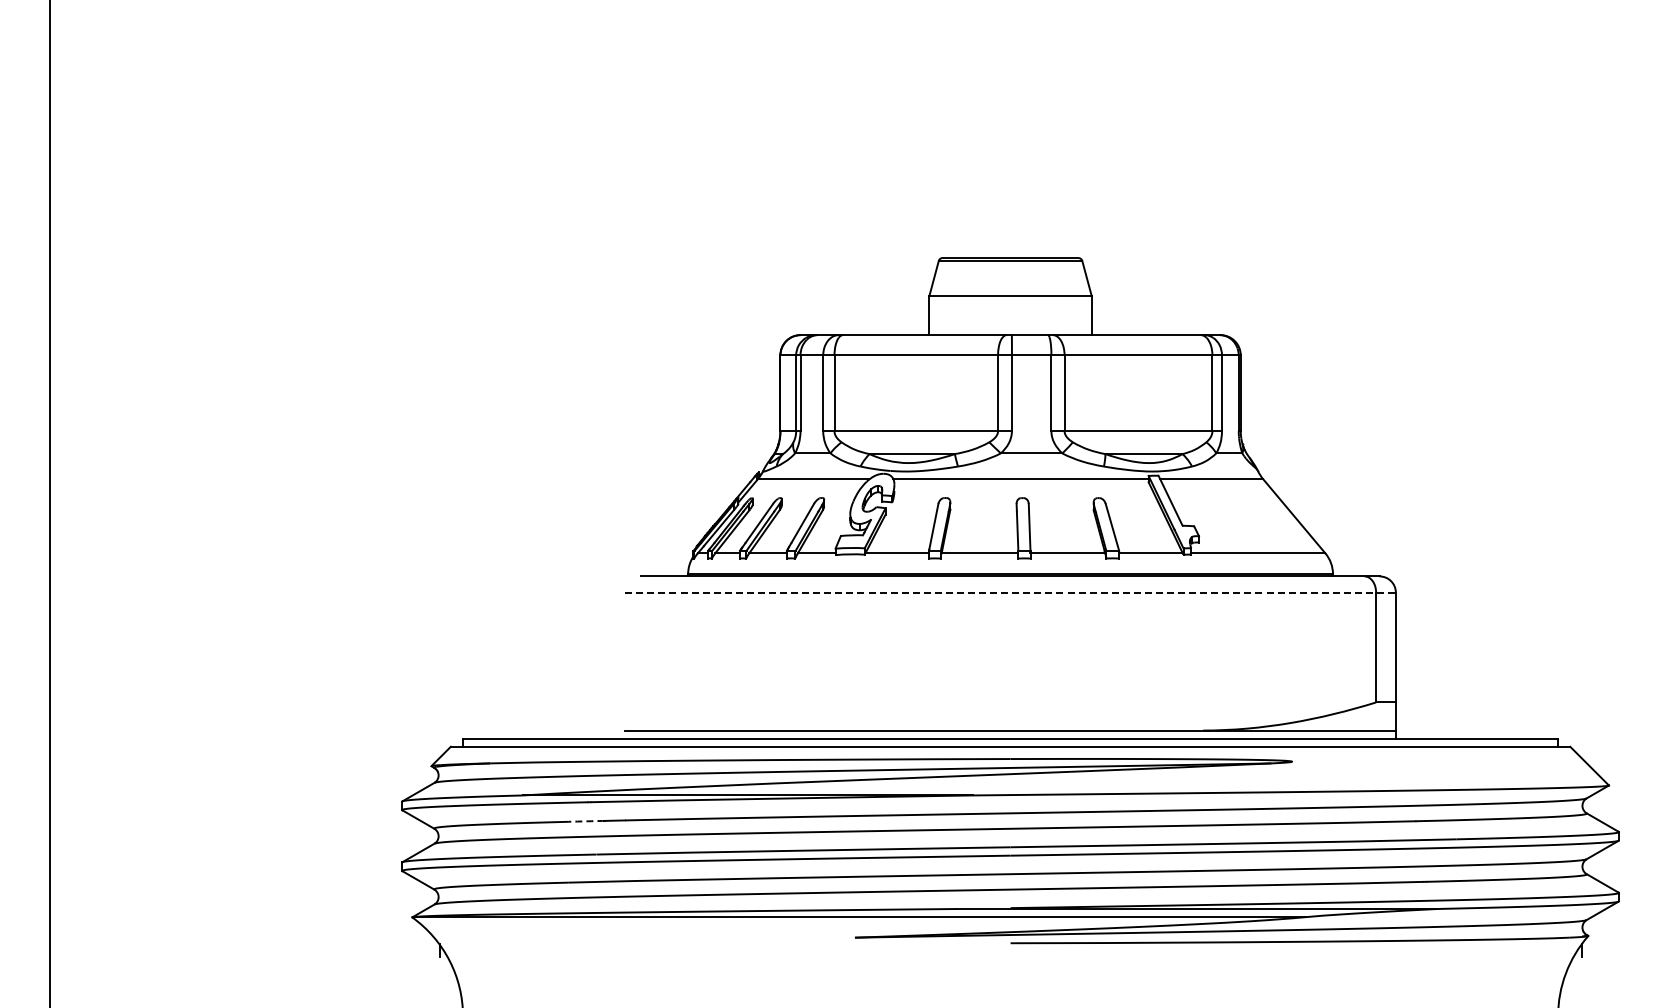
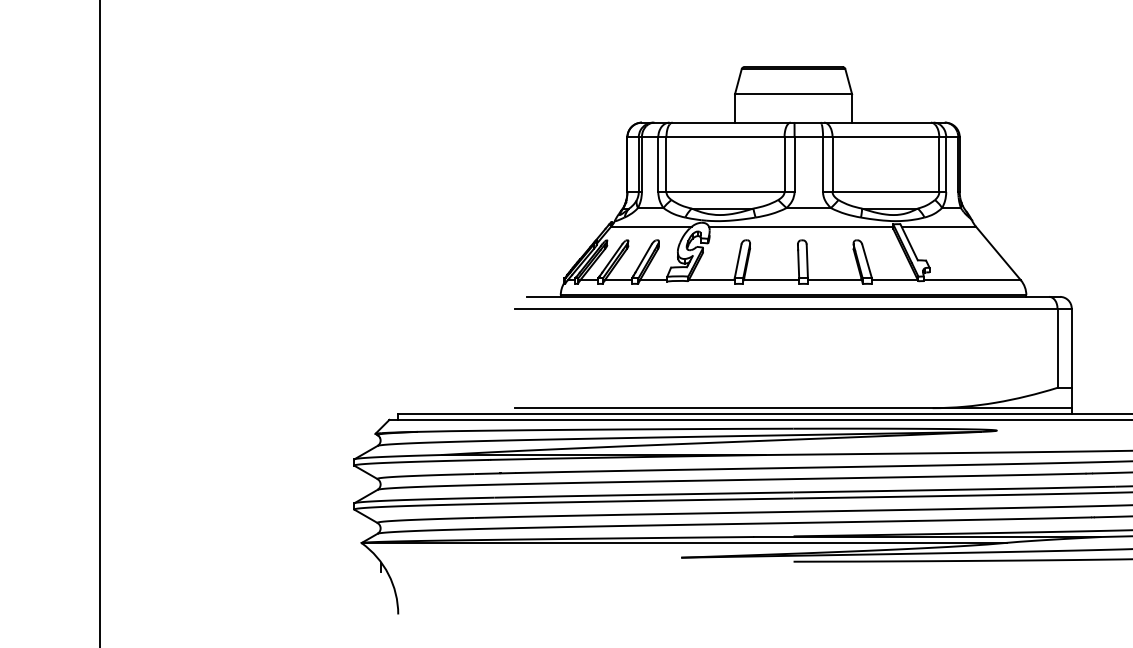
line: (1011, 592) -> (794, 308), dashed -> solid
arc: (586, 821) -> (487, 473), dashed -> solid

